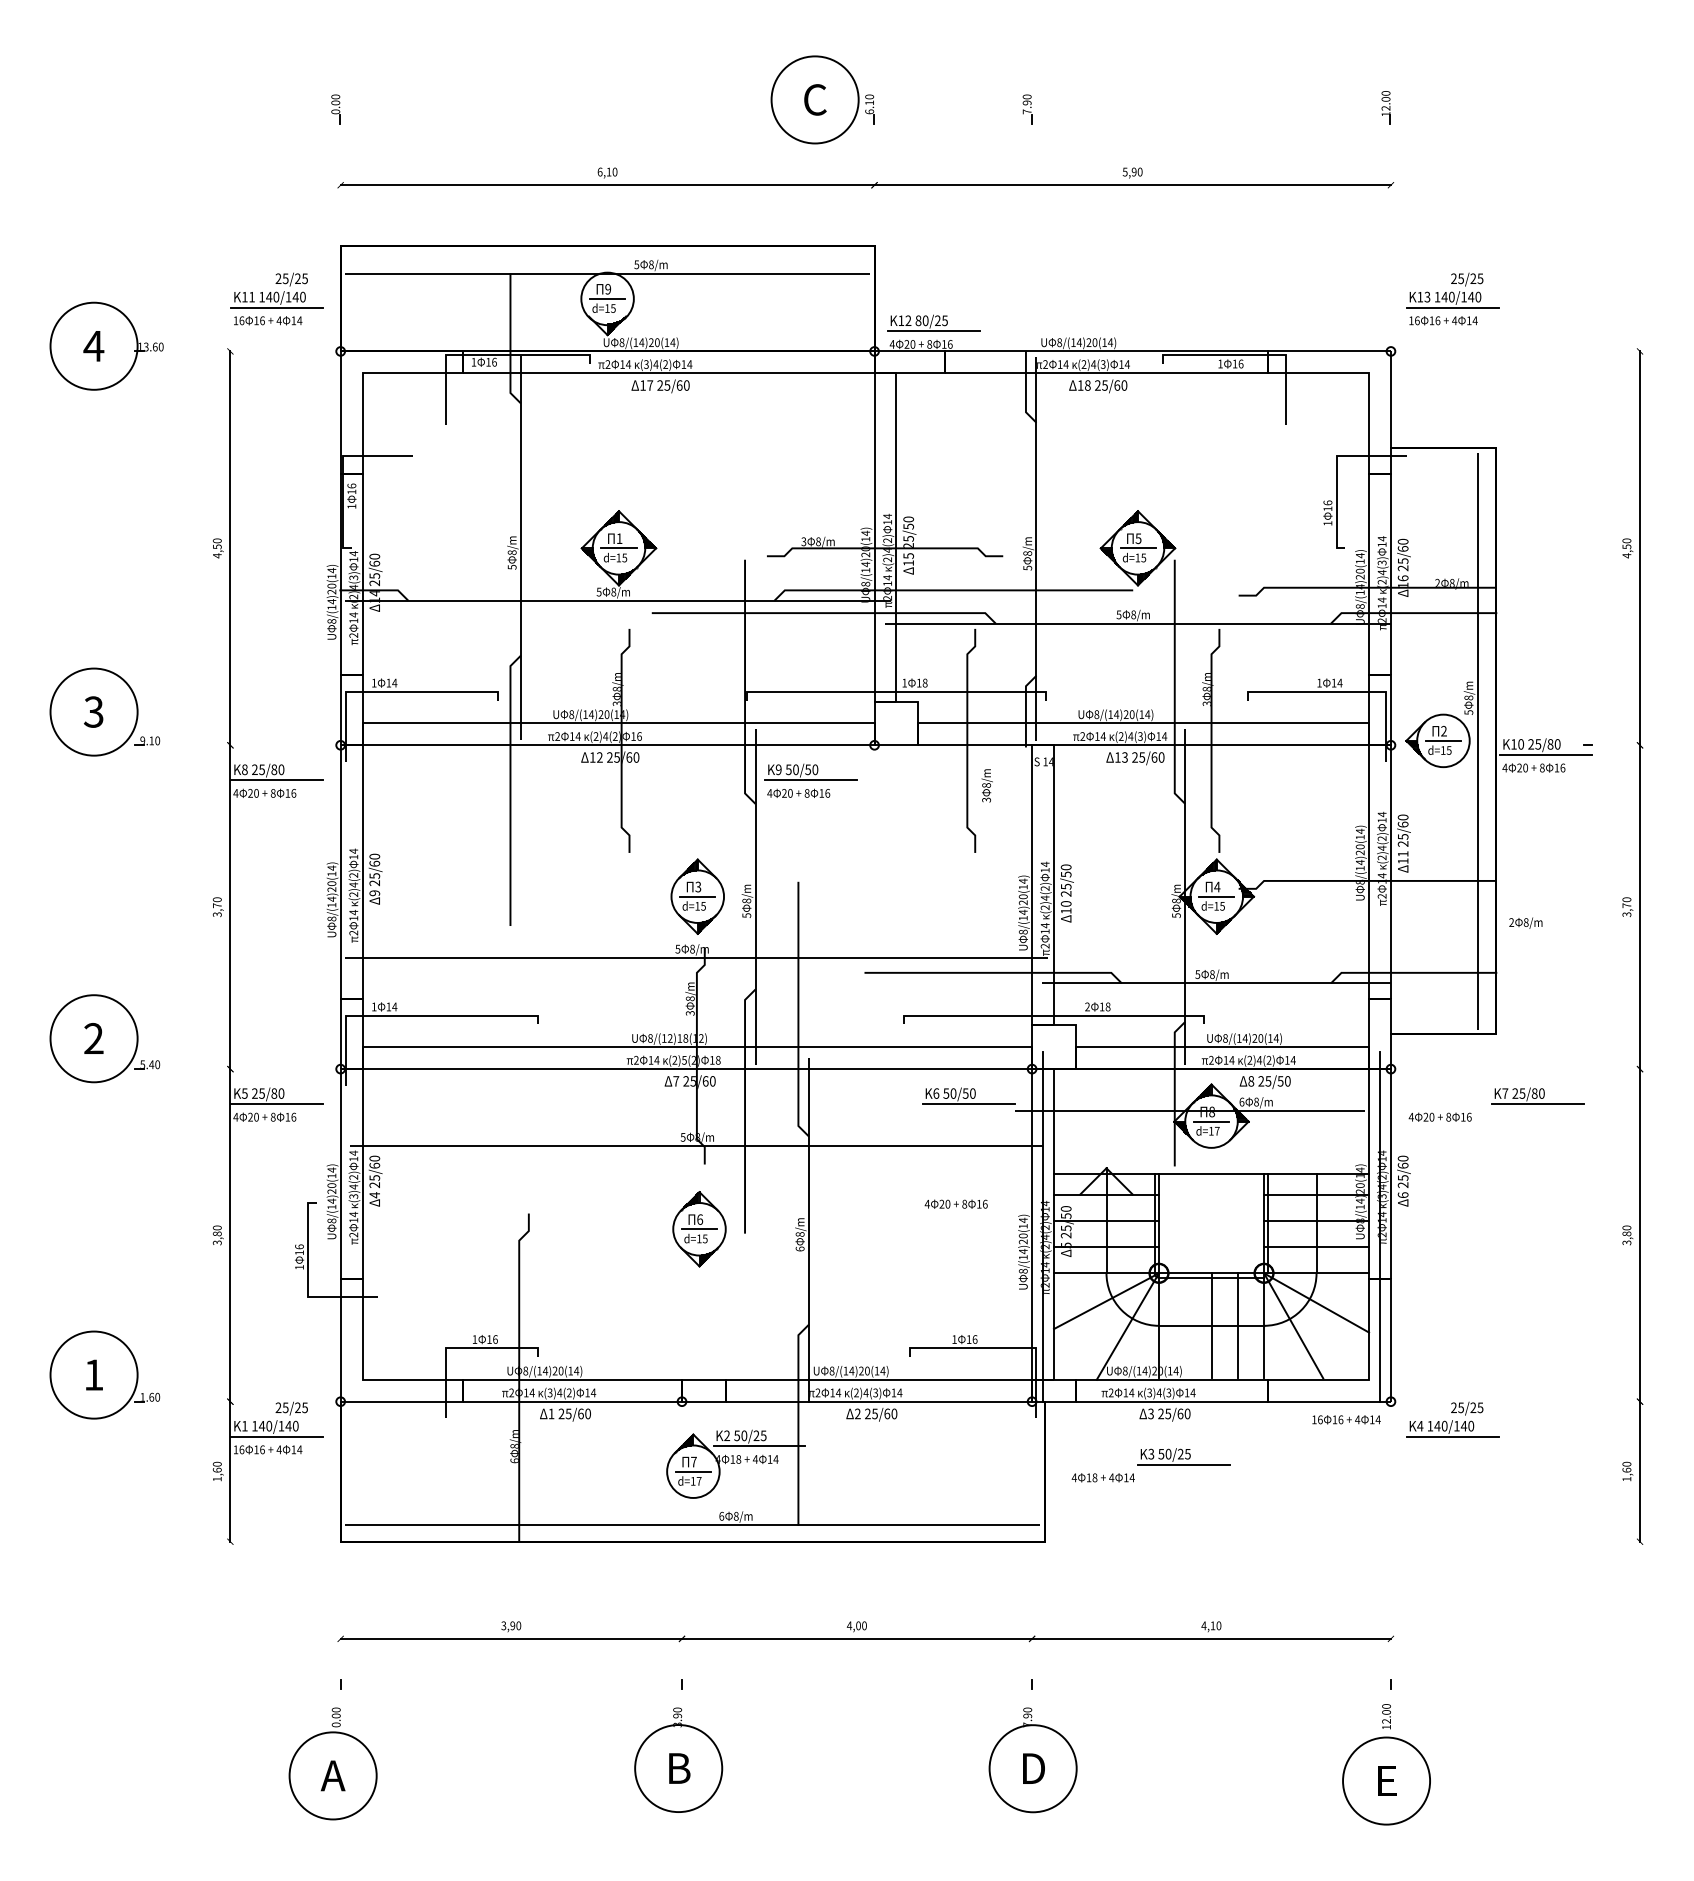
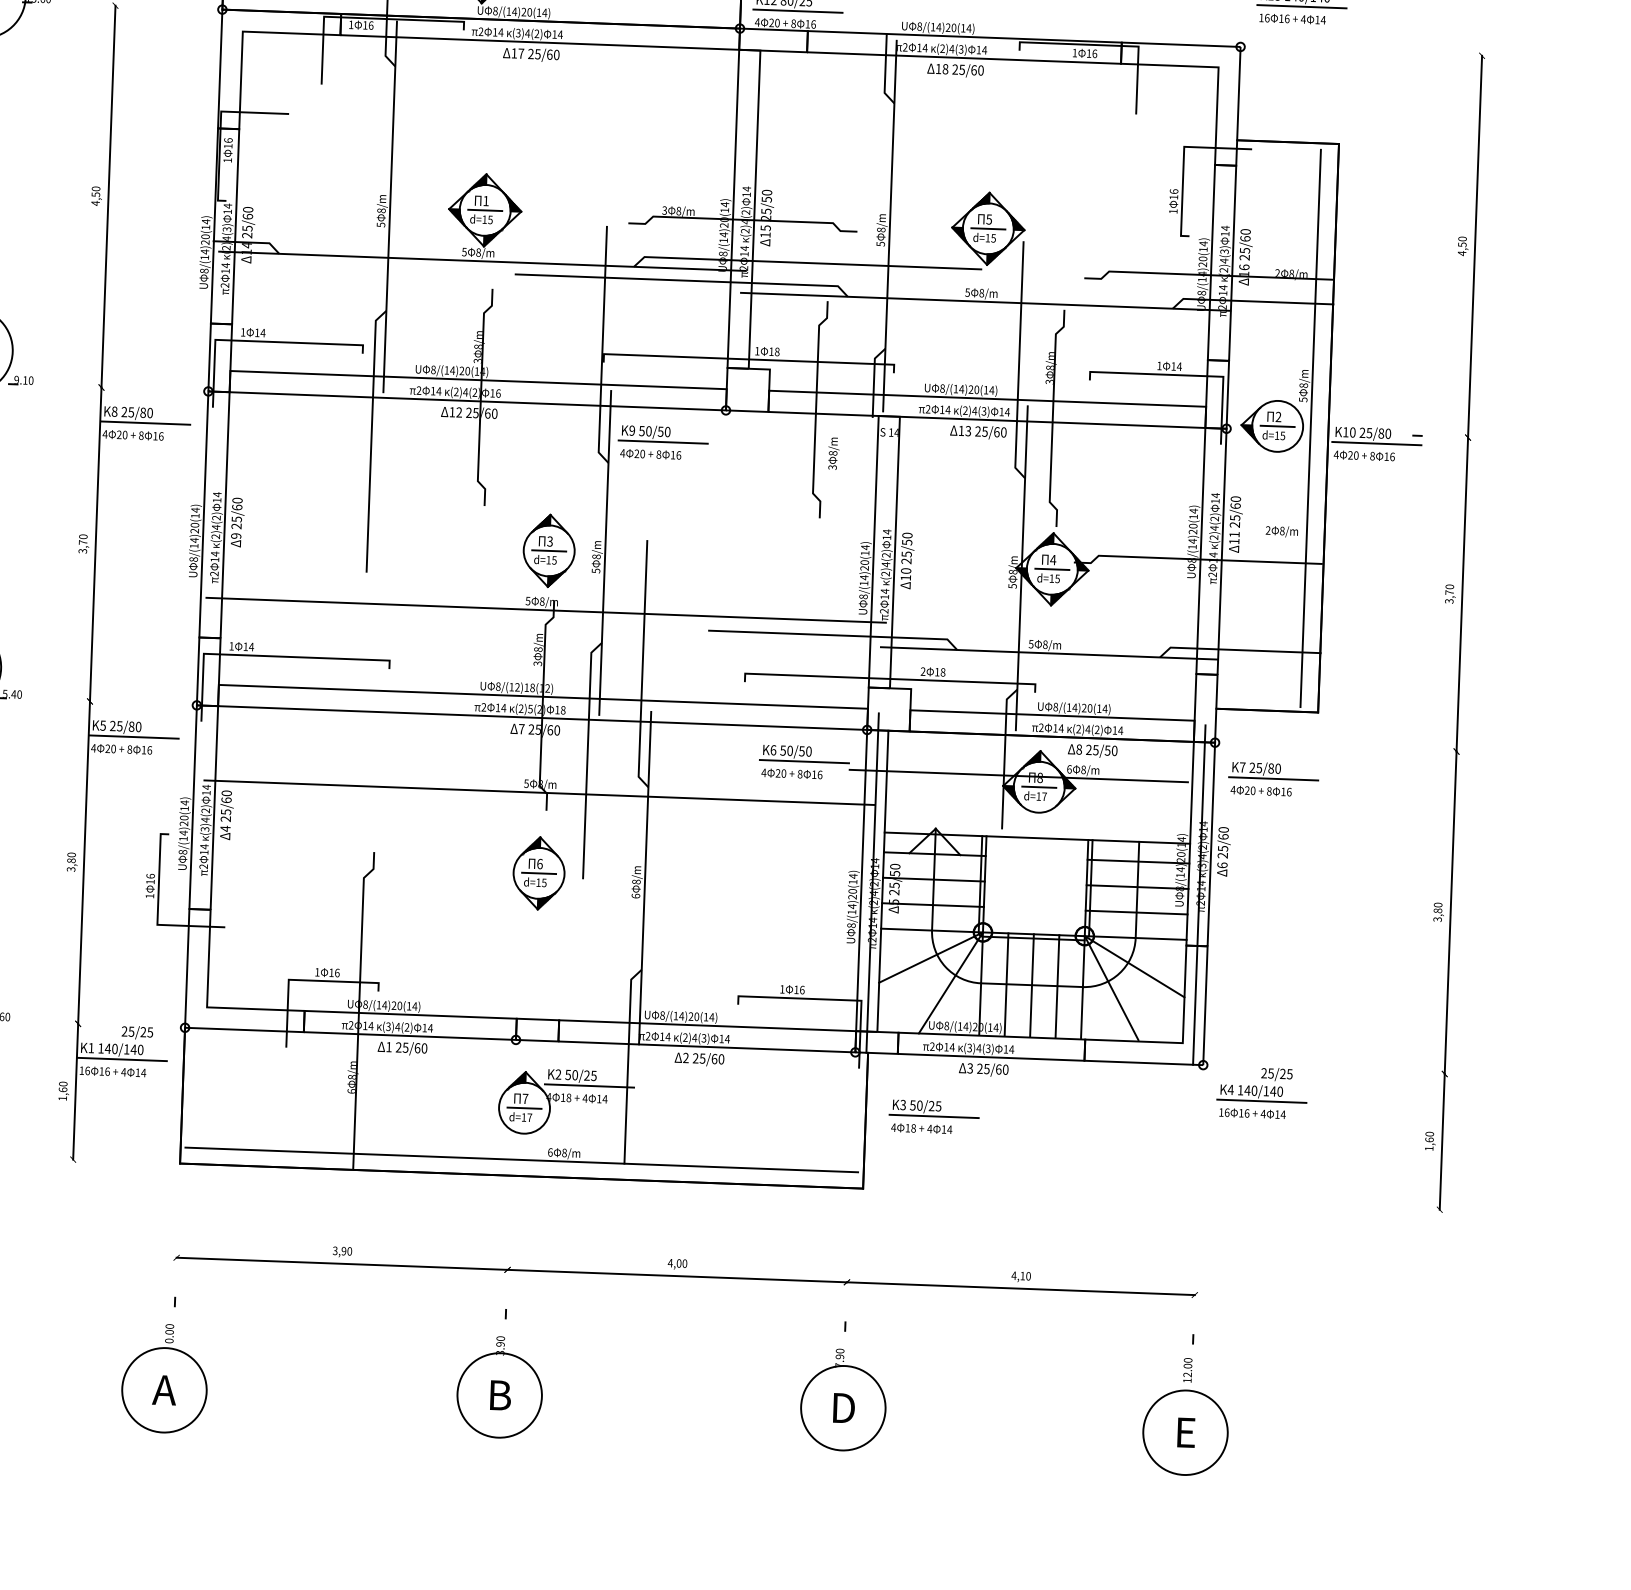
text: (1525, 922) -> (1281, 530), moved
part: (1537, 1095) -> (1273, 770), moved
text: (955, 1203) -> (791, 773), moved
line: (1185, 1325) -> (1006, 983), added
text: (1346, 1419) -> (1252, 1113), moved
part: (1183, 1456) -> (934, 1108), moved

